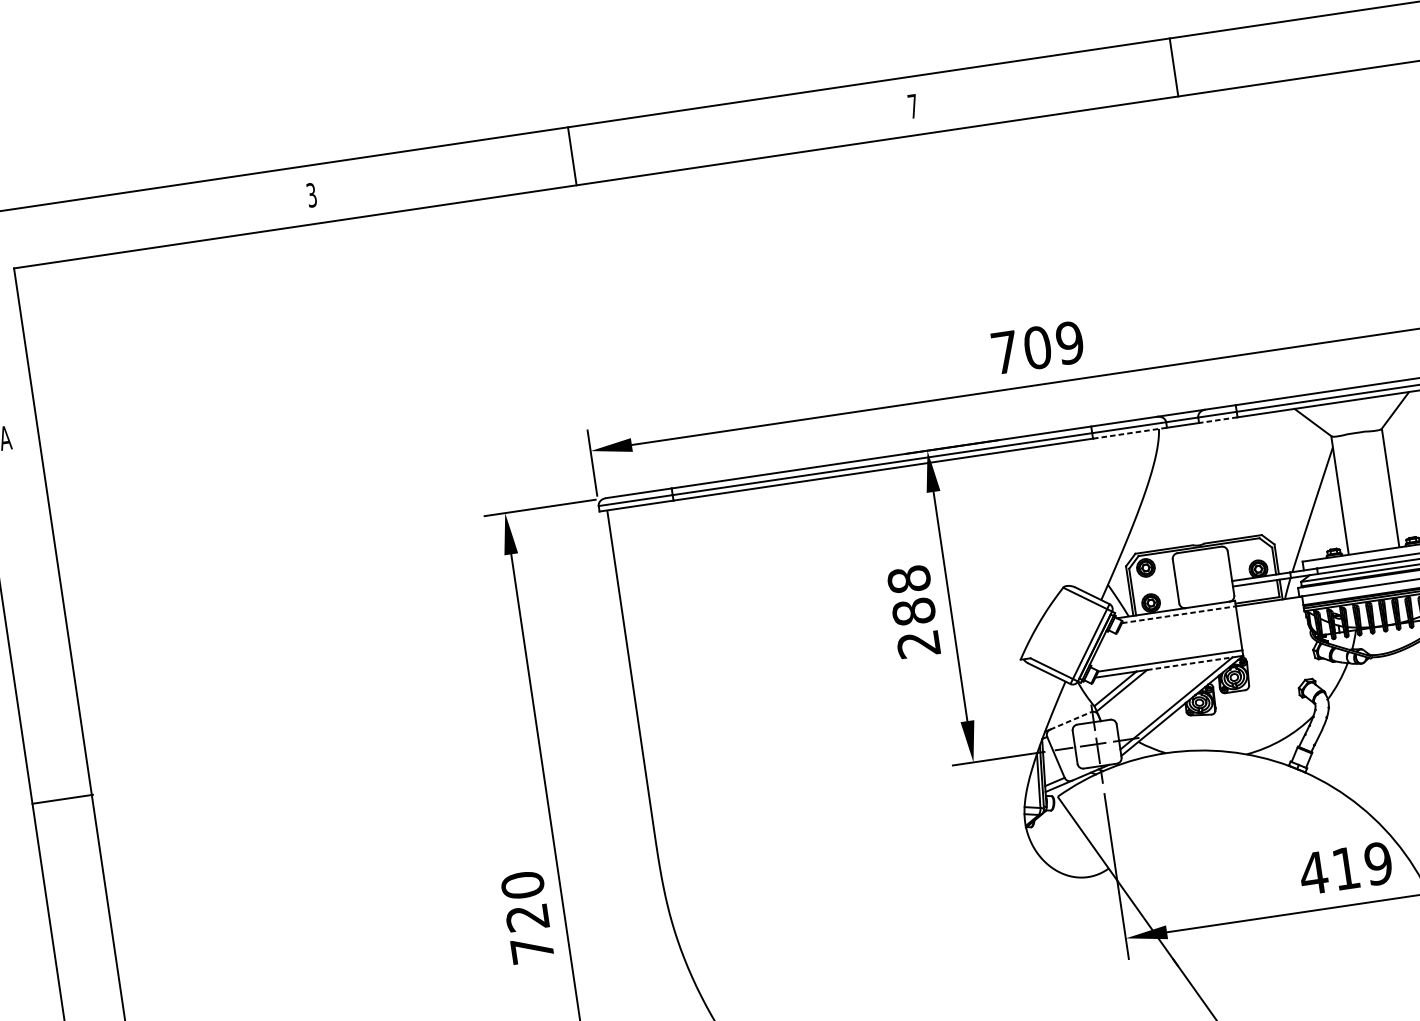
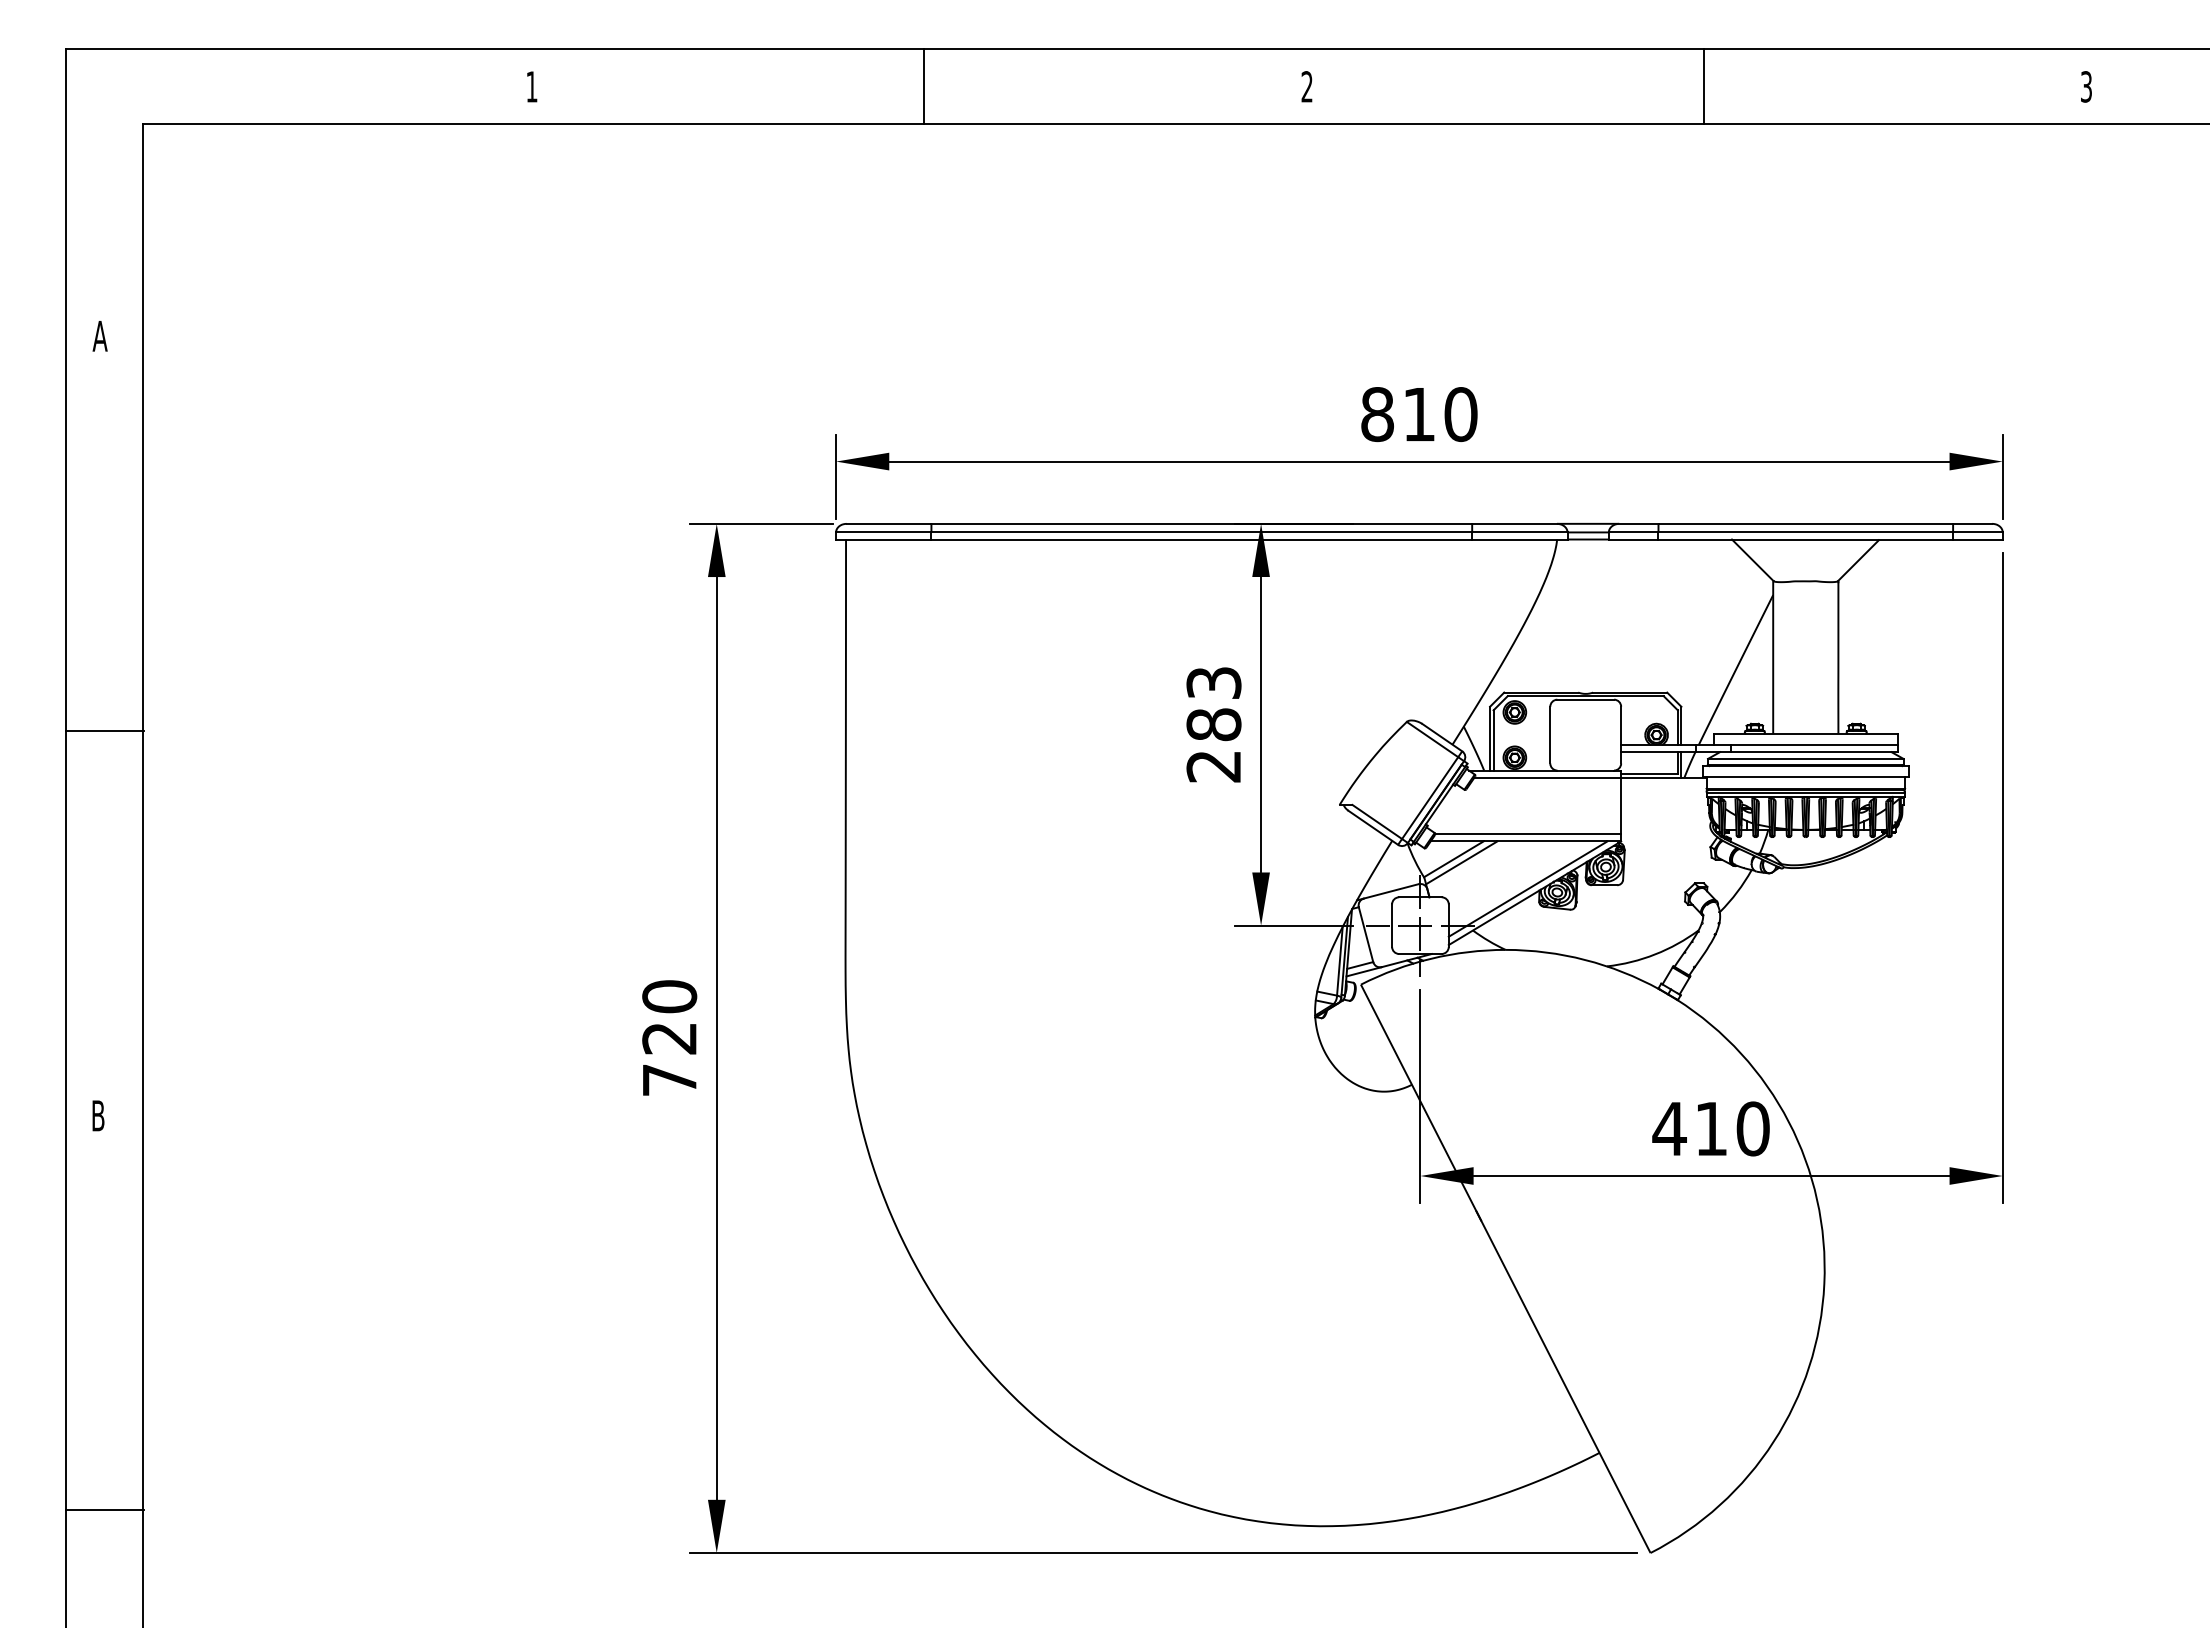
line: (1173, 66) -> (1703, 85), moved
text: (912, 106) -> (1306, 86), 7 -> 2
line: (571, 155) -> (923, 85), moved
text: (311, 194) -> (531, 86), 3 -> 1
text: (1037, 347) -> (1419, 414), 709 -> 810
line: (1218, 420) -> (1633, 539), dashed -> solid
line: (1129, 433) -> (1519, 539), dashed -> solid
text: (908, 579) -> (1213, 682), 288 -> 283
line: (1179, 614) -> (1548, 777), dashed -> solid
line: (1189, 663) -> (1552, 841), dashed -> solid
line: (1070, 720) -> (1391, 891), dashed -> solid
line: (62, 799) -> (105, 730), moved
text: (1377, 863) -> (1752, 1128), 419 -> 410

